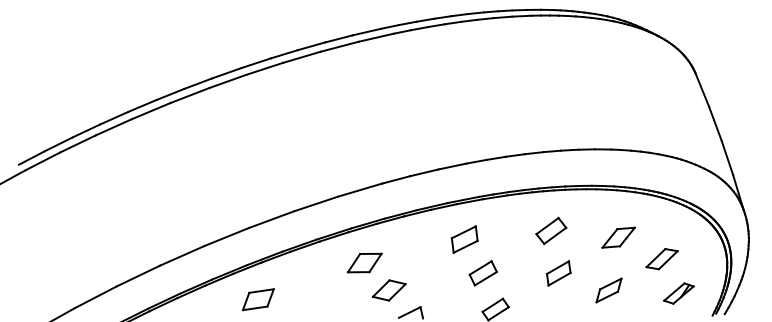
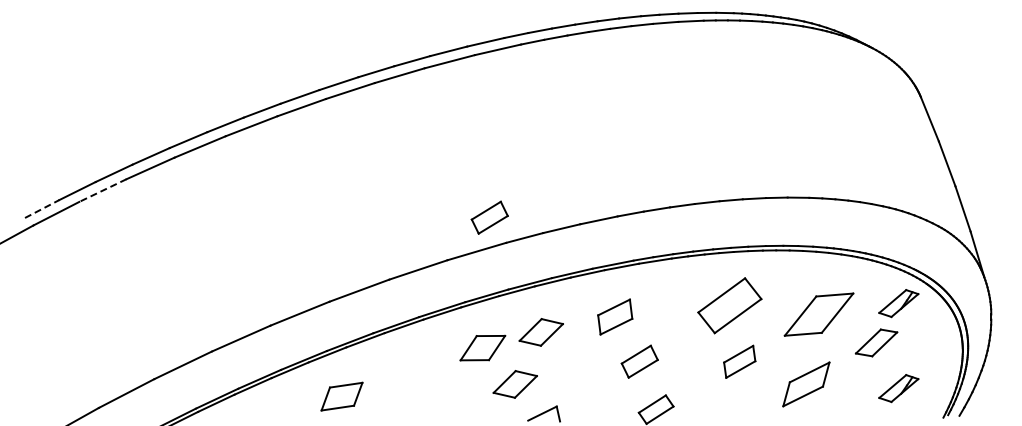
line: (77, 144) -> (102, 190), solid -> dashed
line: (32, 157) -> (42, 208), solid -> dashed
part: (369, 164) -> (489, 217), added
part: (678, 229) -> (898, 303), added
part: (551, 230) -> (729, 305), size x1.6
part: (618, 237) -> (818, 314), size x1.6
part: (408, 251) -> (540, 332), added
part: (608, 290) -> (805, 384), size x1.4

